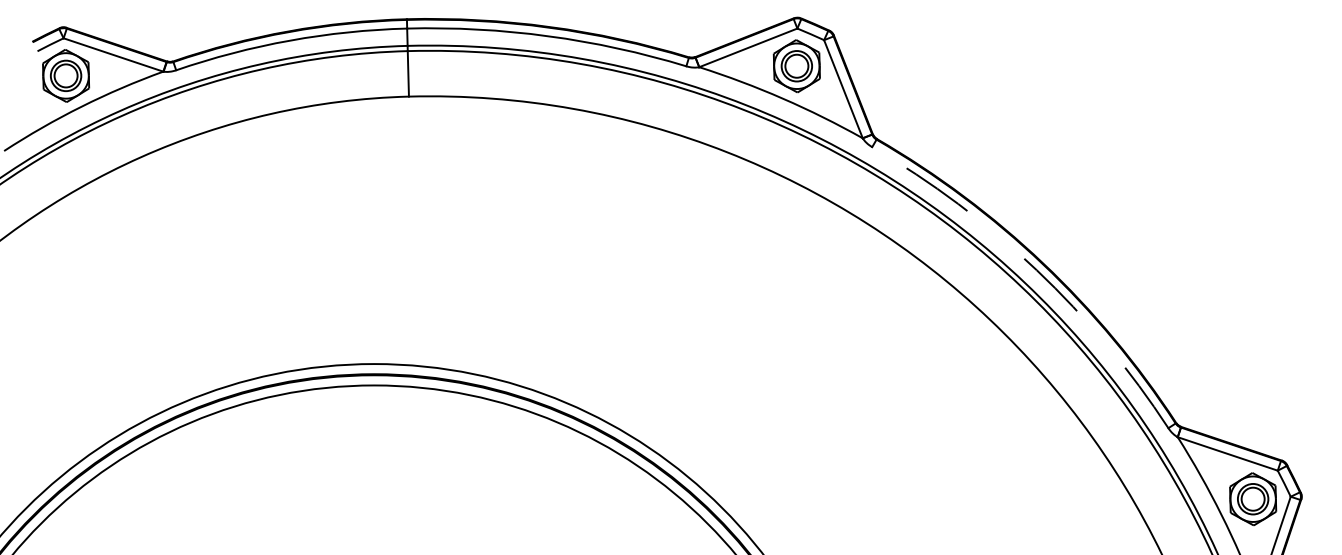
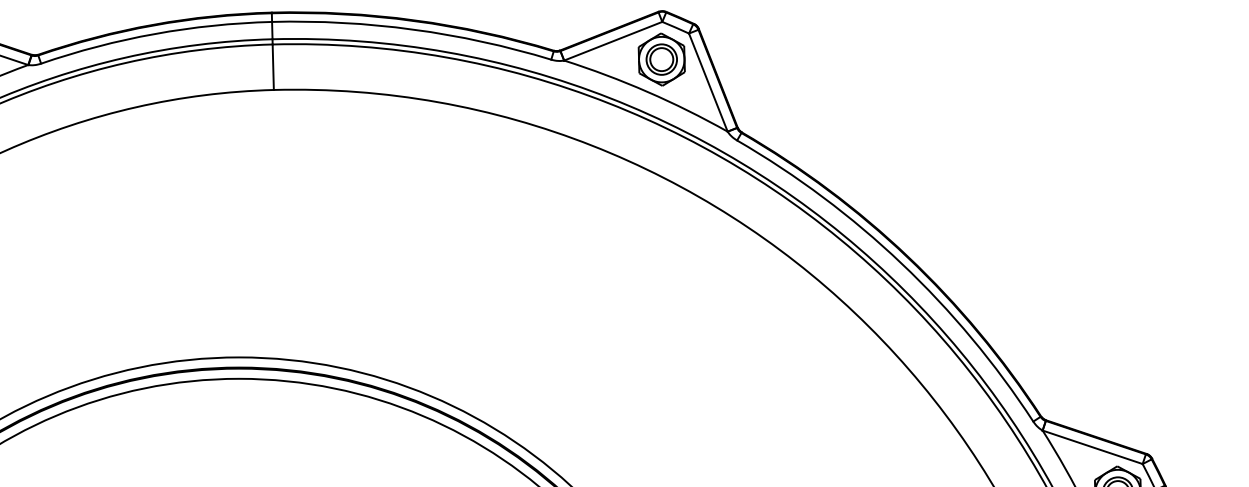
arc: (1036, 270) -> (901, 263), dashed -> solid

